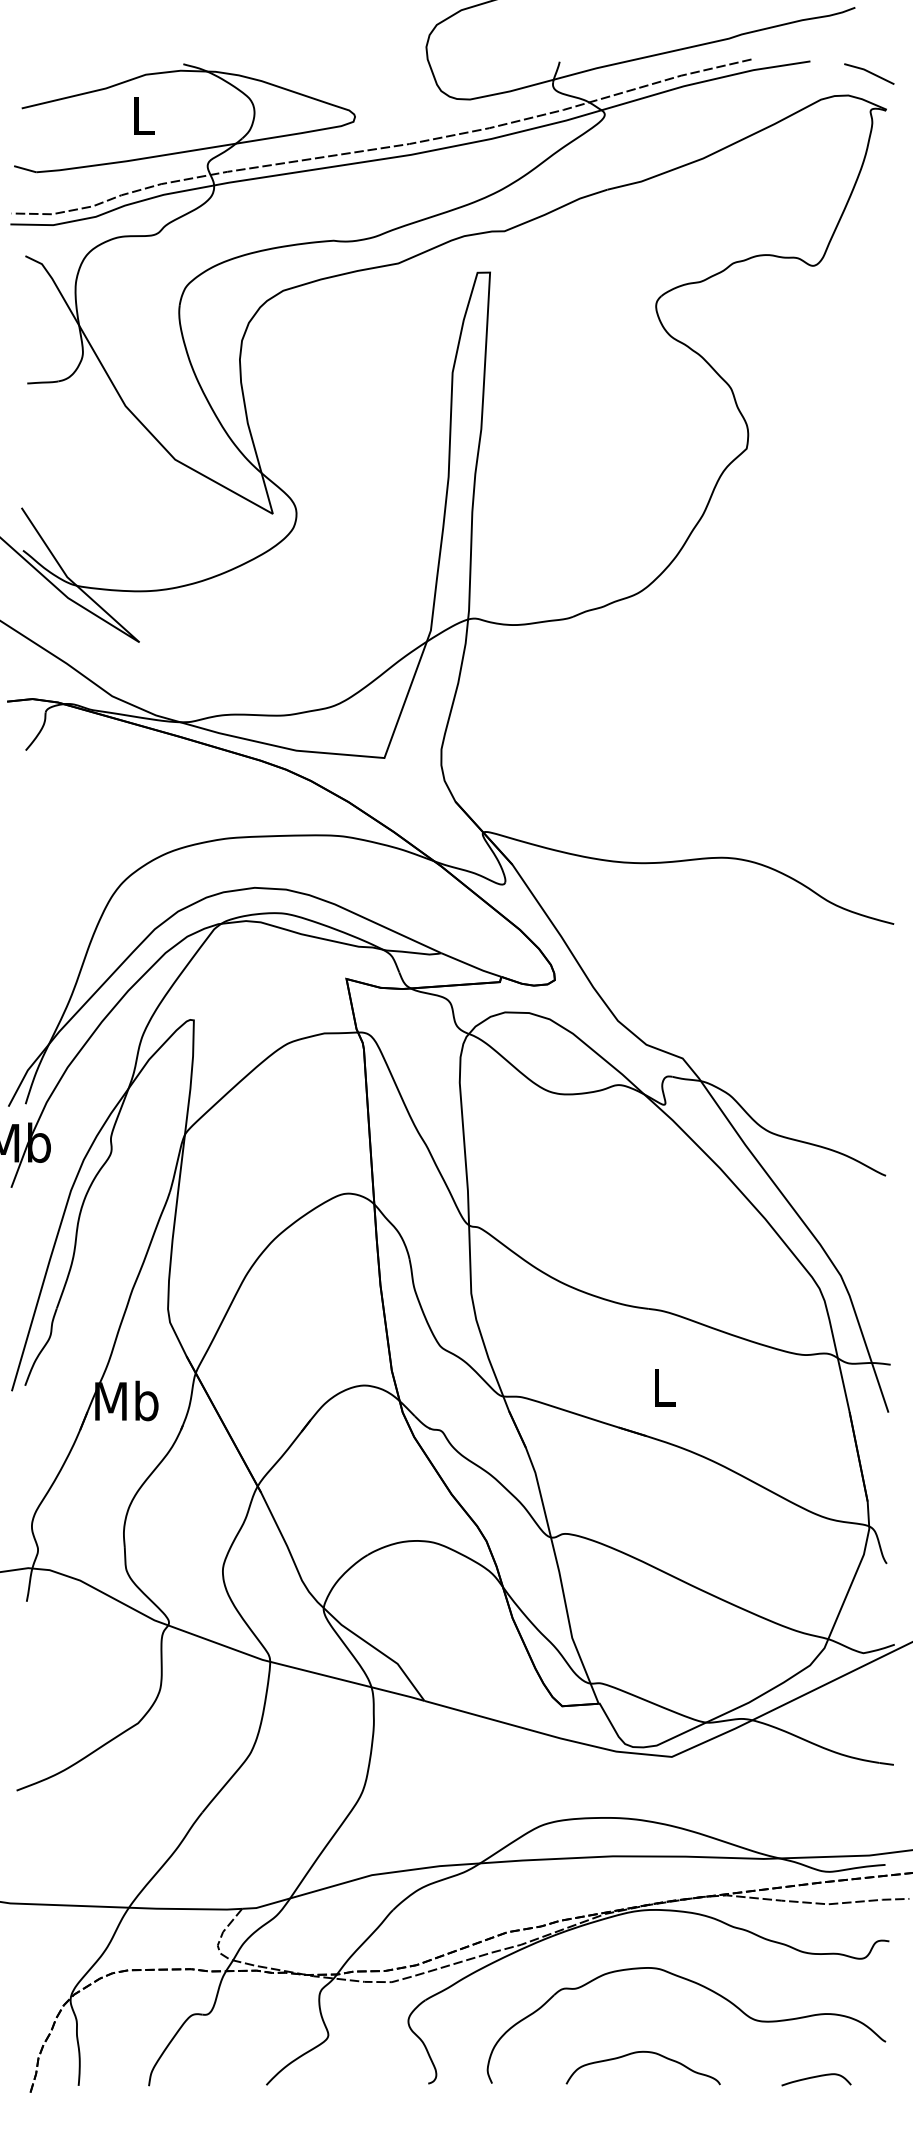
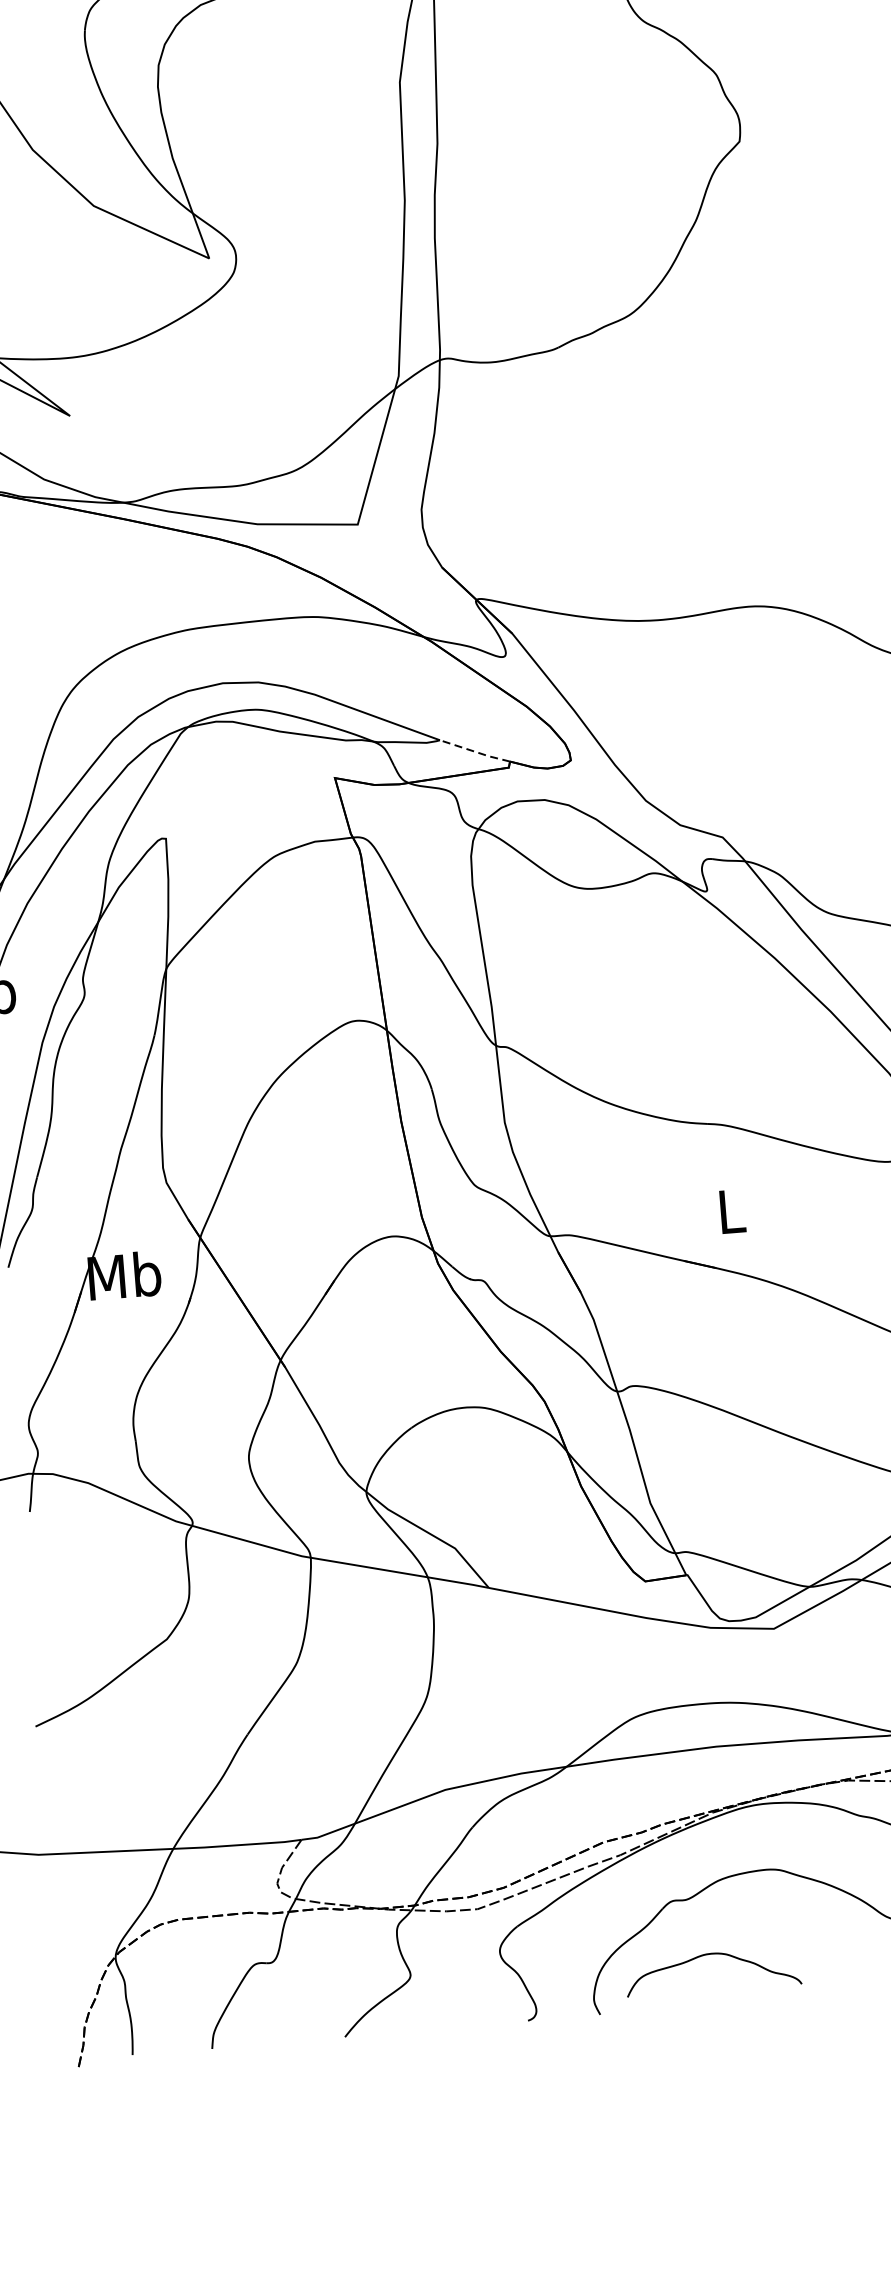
line: (471, 965) -> (475, 751), solid -> dashed
curve: (637, 2053) -> (705, 1956), moved

